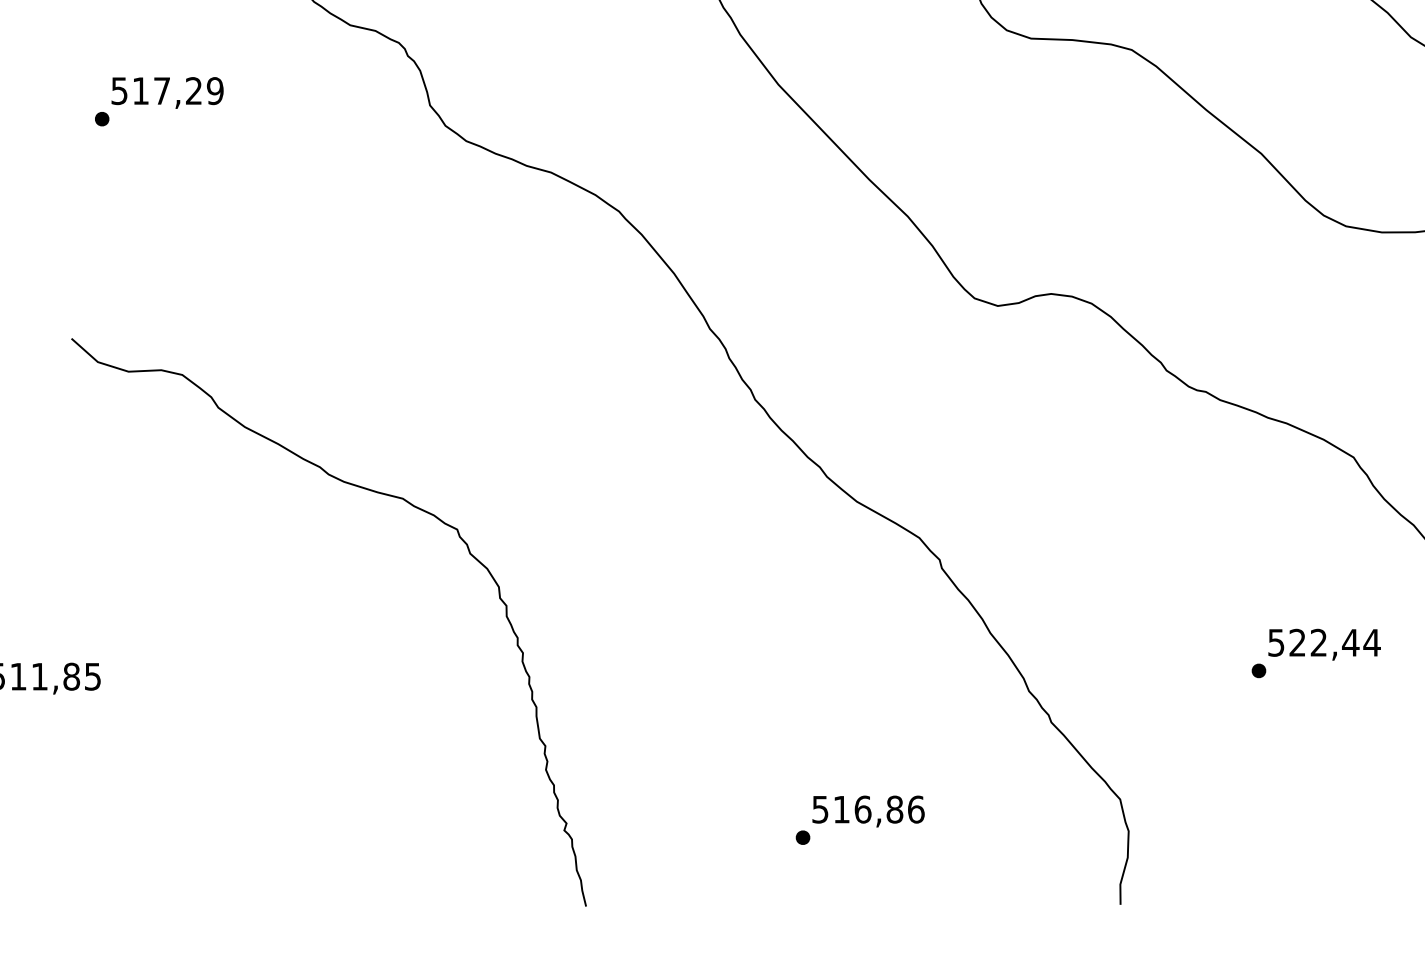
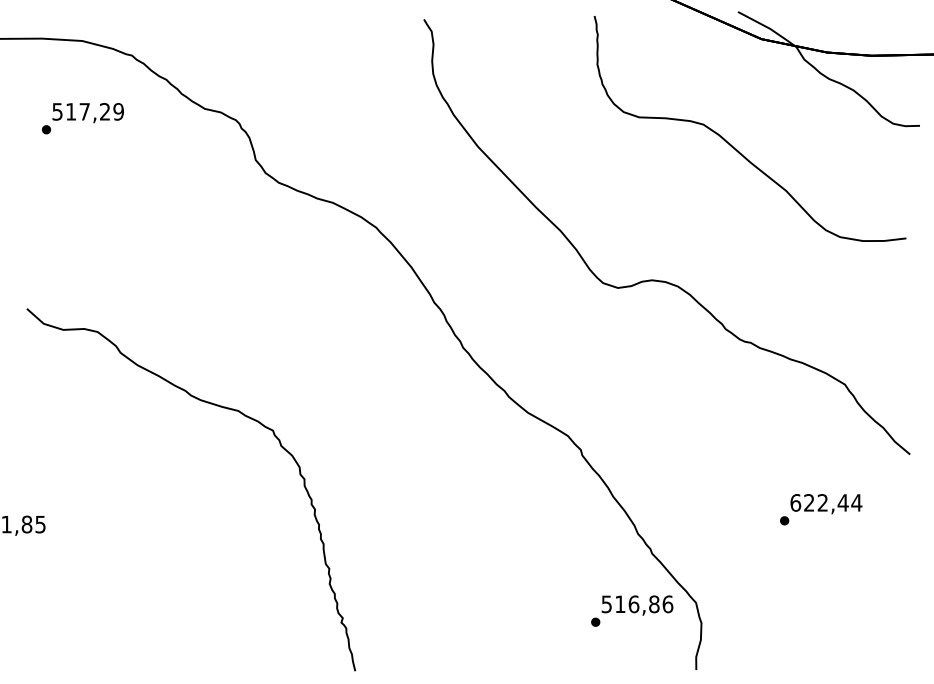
text: (158, 101) -> (82, 118), moved
text: (1276, 642) -> (795, 502), 522,44 -> 622,44
text: (860, 819) -> (632, 610), moved

